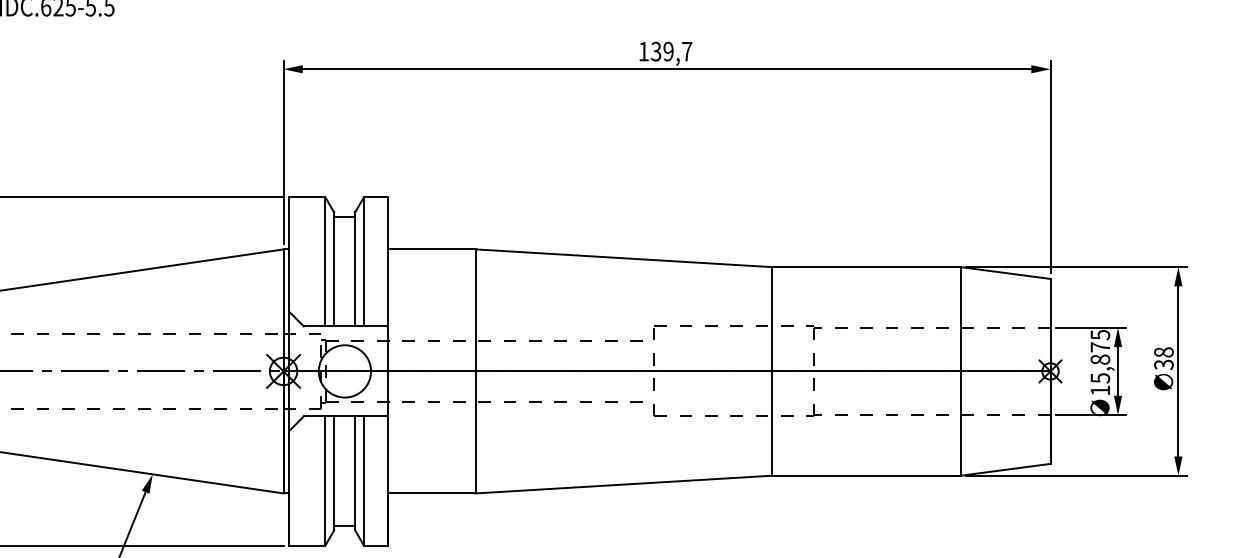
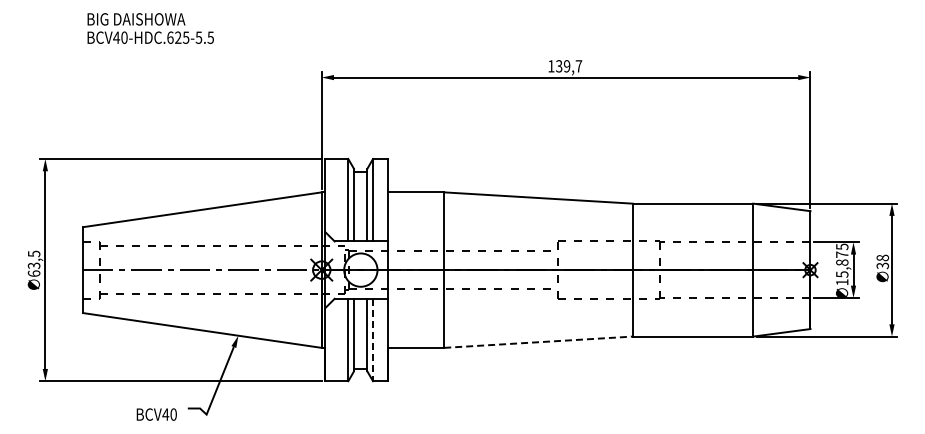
line: (364, 481) -> (373, 340), solid -> dashed
line: (623, 484) -> (538, 342), solid -> dashed

